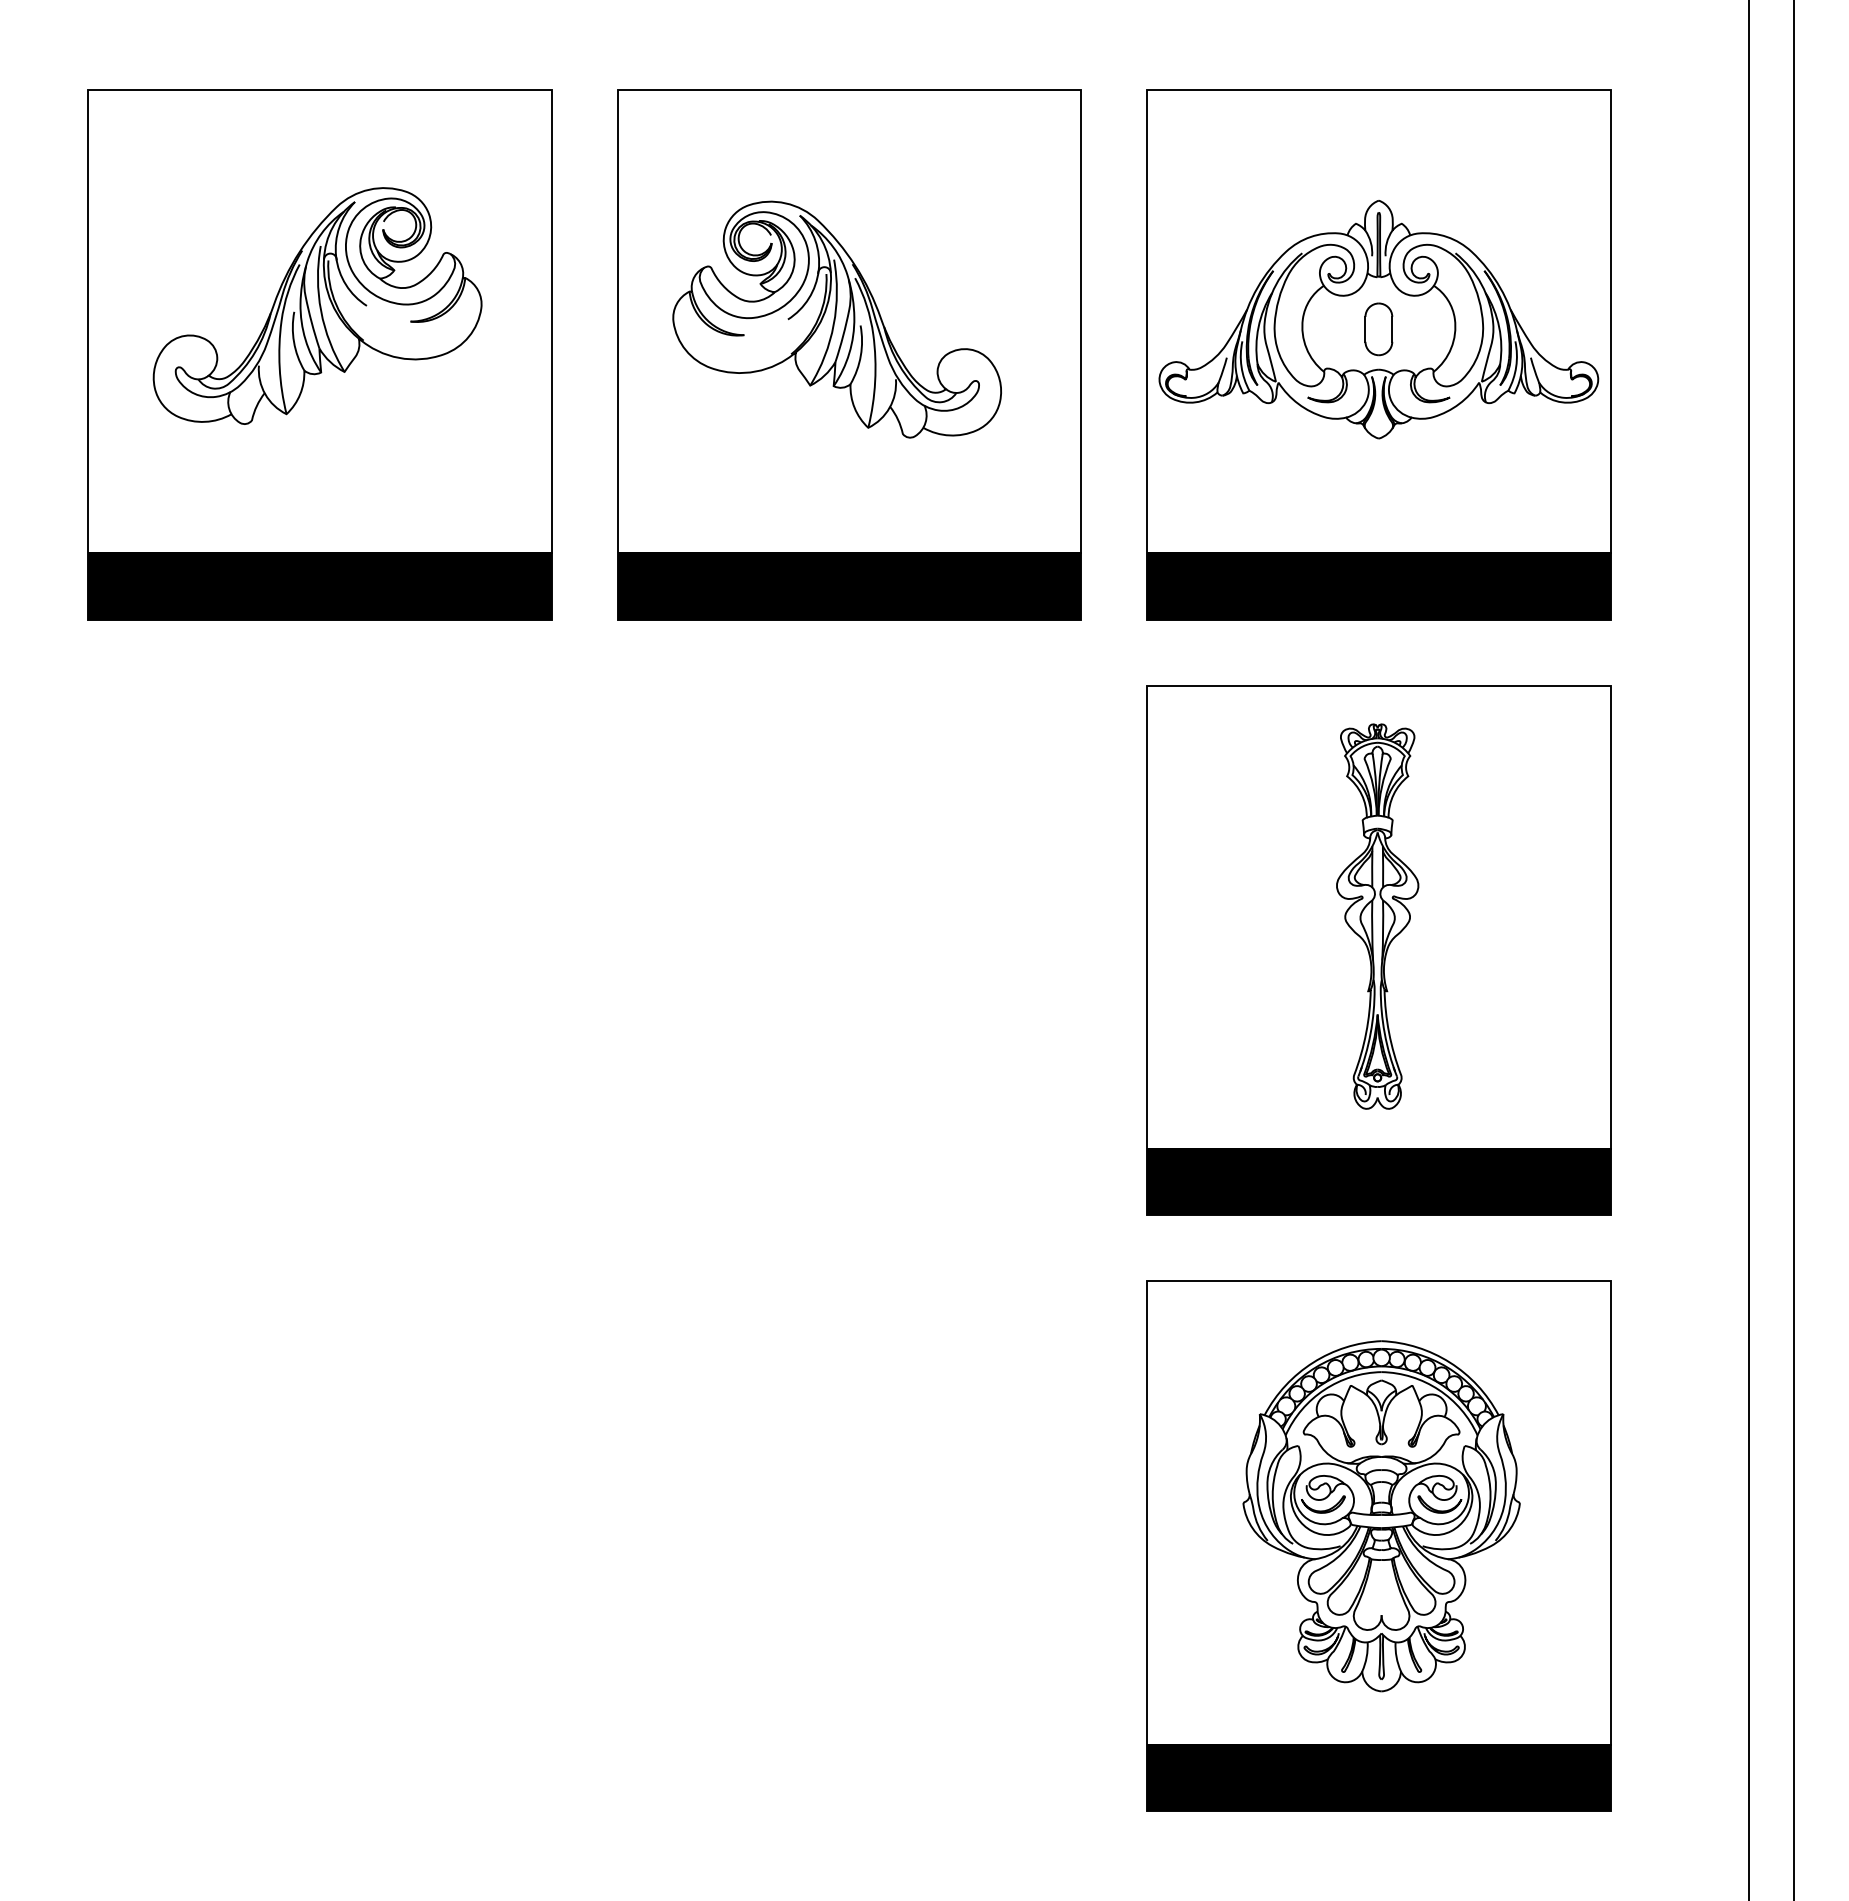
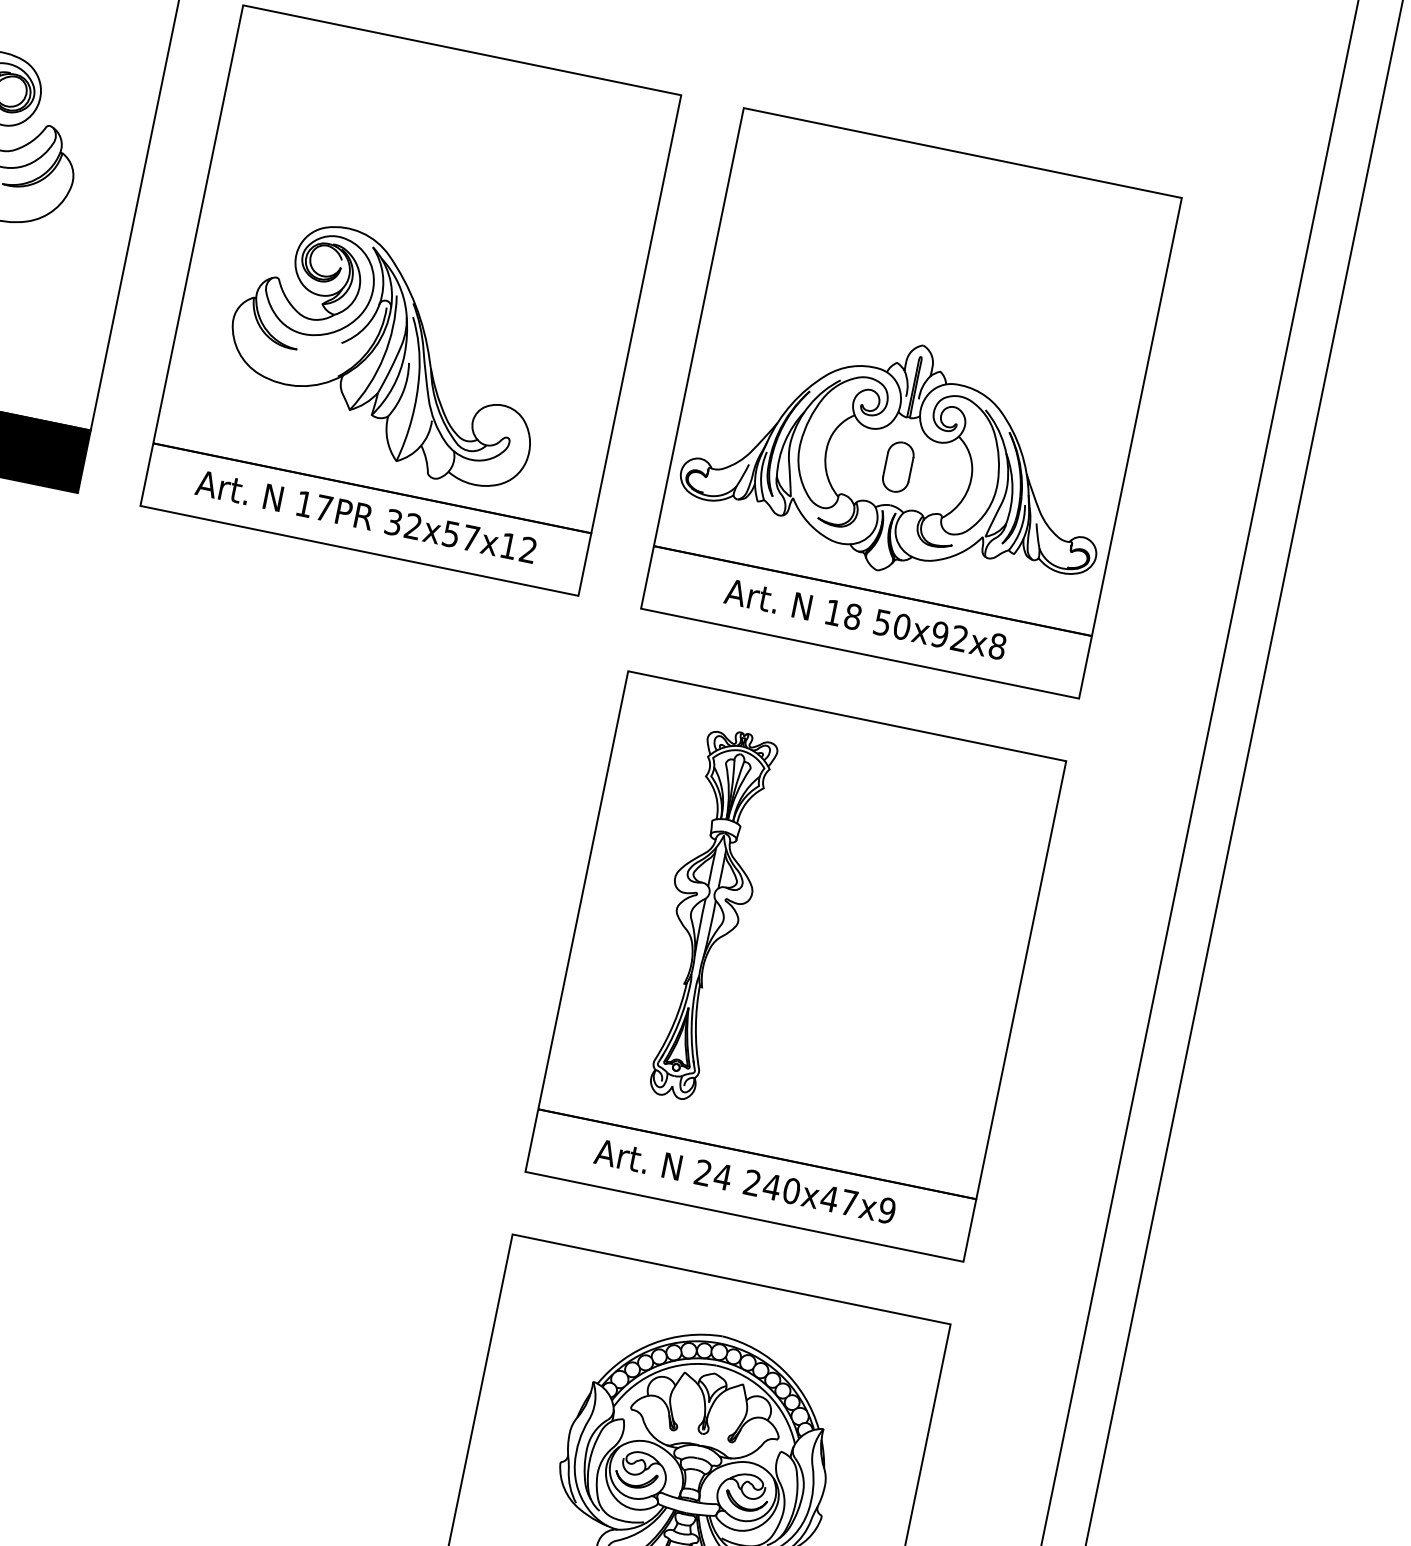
part: (836, 319) -> (387, 352), moved
part: (1378, 319) -> (899, 457), moved
fill: (849, 586) -> (365, 519), removed
fill: (1378, 586) -> (866, 622), removed
part: (1377, 916) -> (707, 914), moved
fill: (1378, 1182) -> (750, 1185), removed

